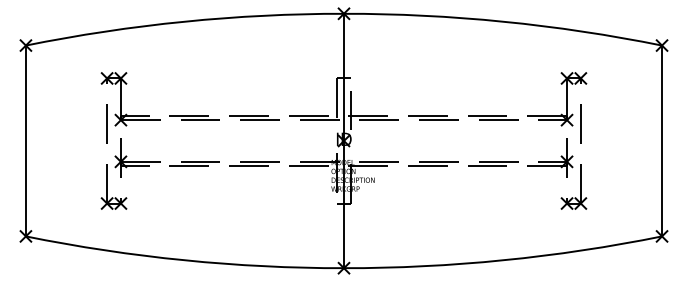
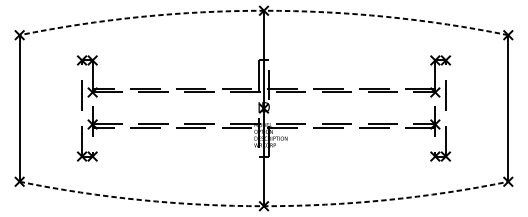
arc: (343, 13) -> (263, 10), solid -> dashed
arc: (343, 268) -> (263, 206), solid -> dashed

